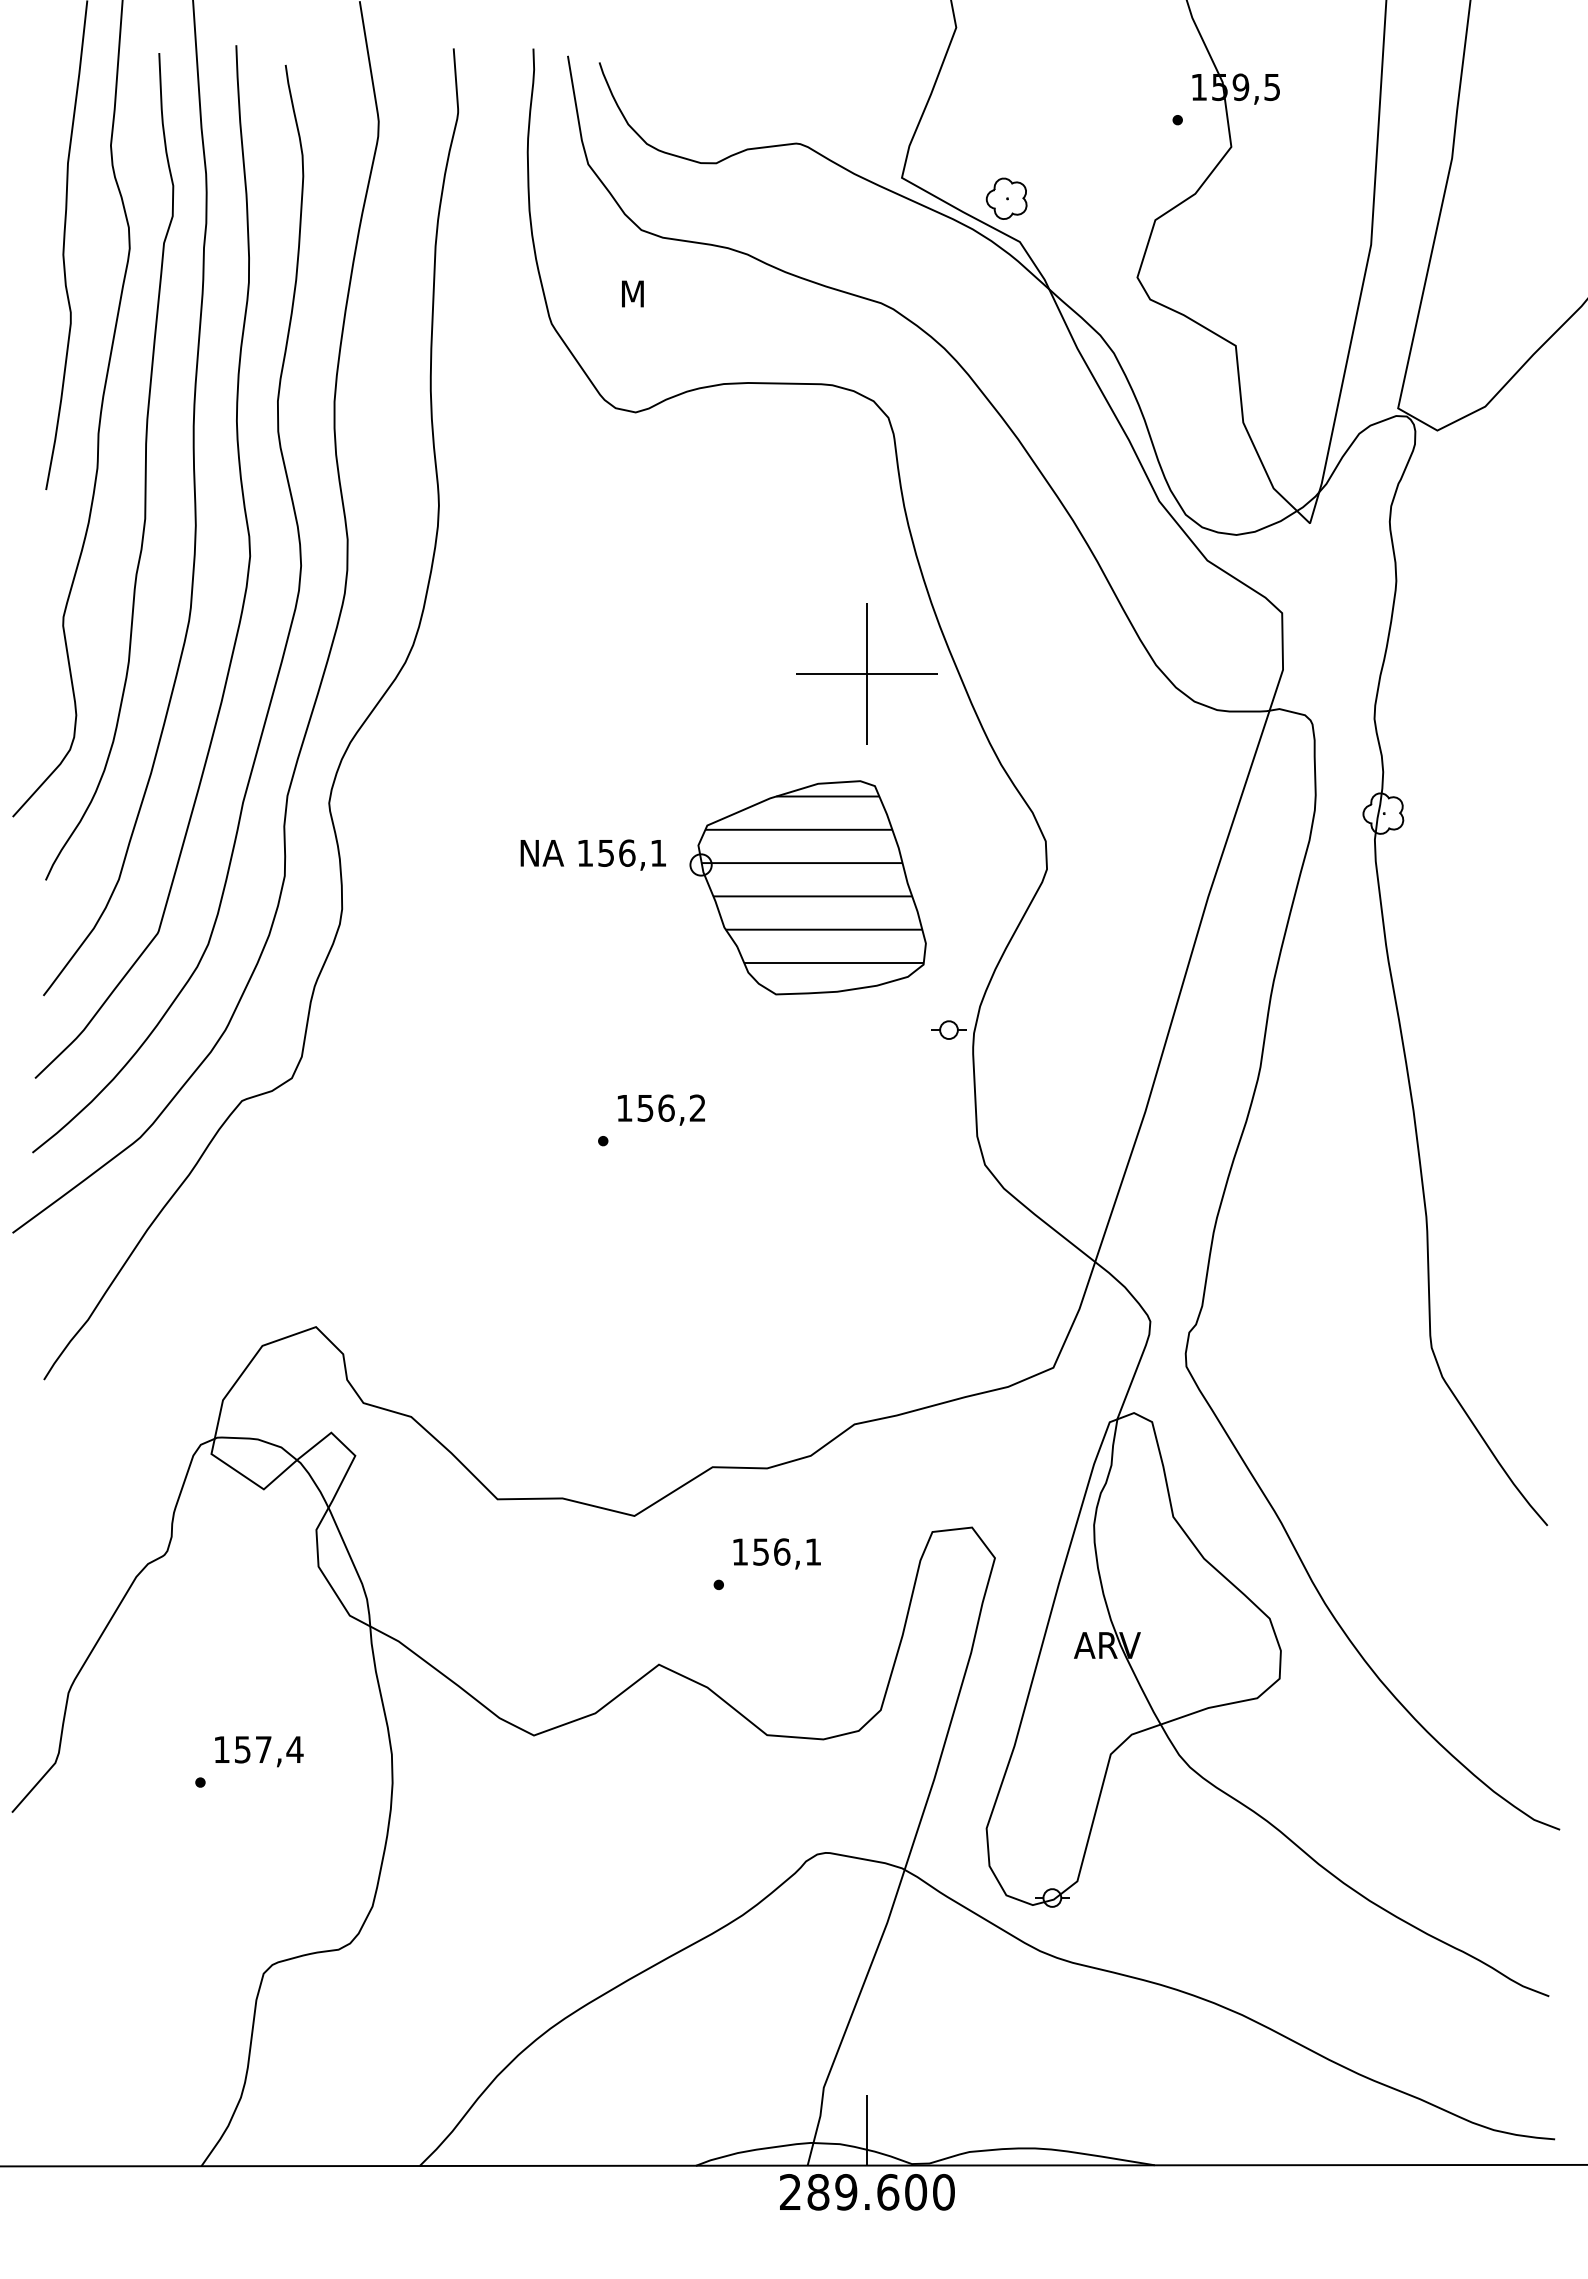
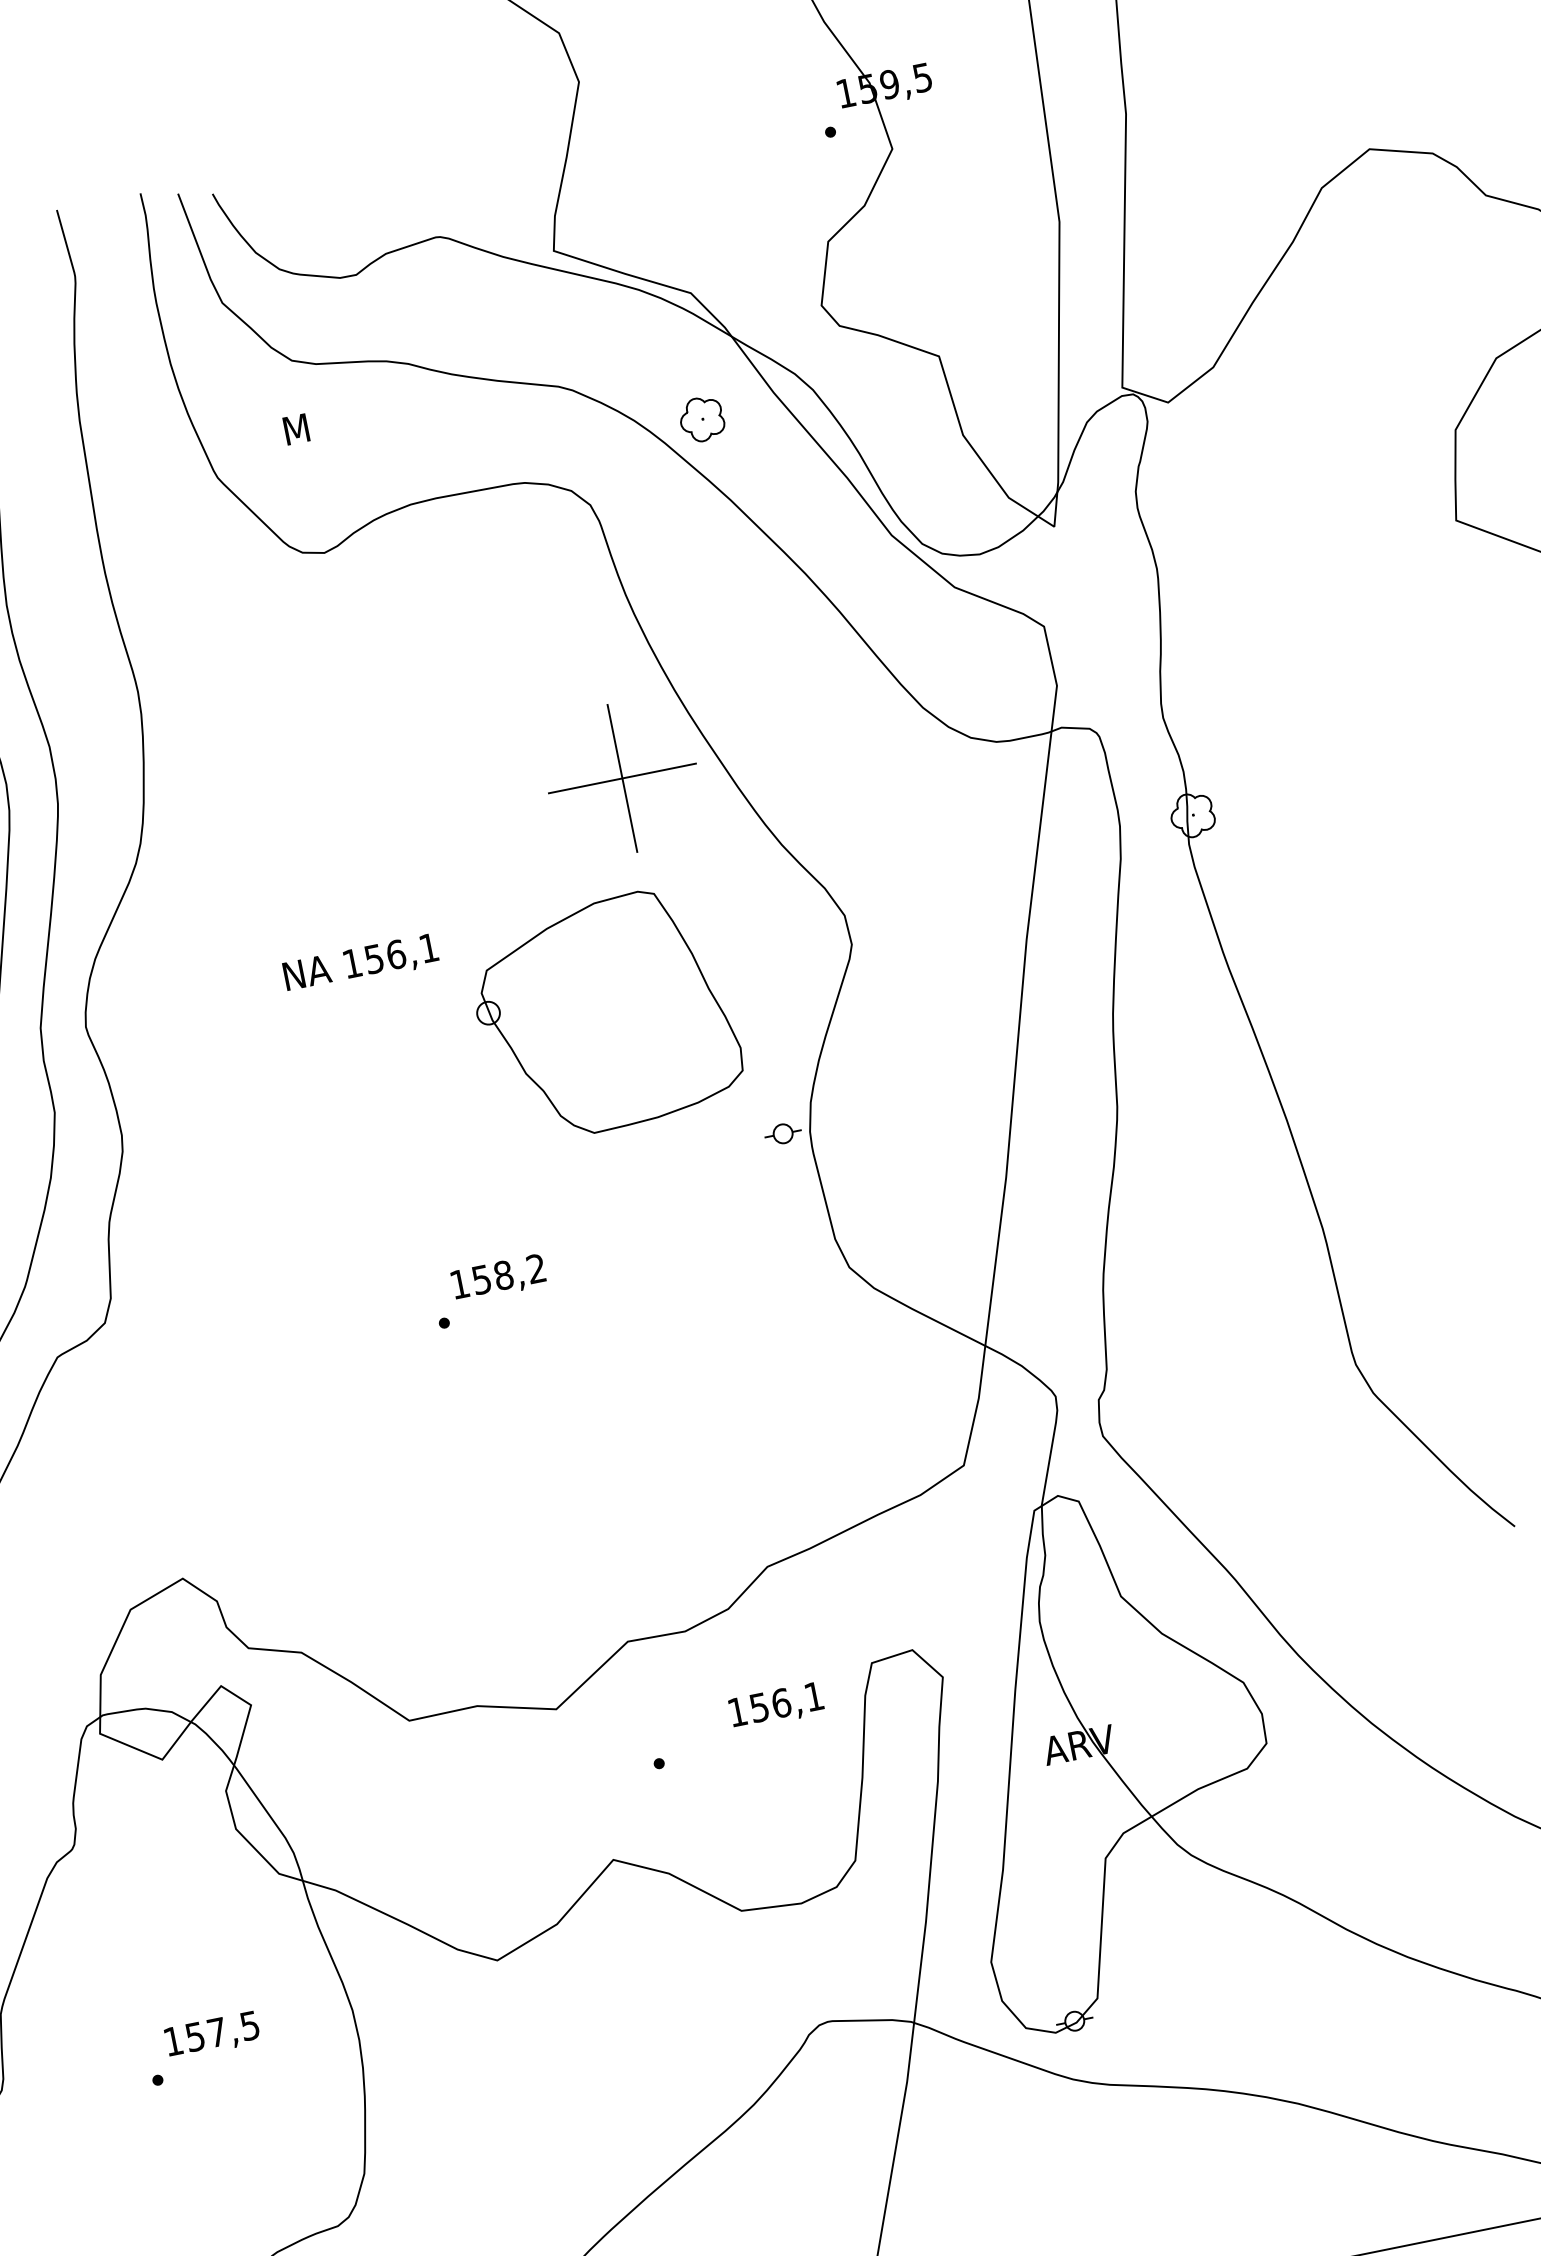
part: (1006, 198) -> (701, 419), moved
text: (592, 854) -> (360, 963), moved
hatch: (812, 879) -> (608, 1004), removed
text: (666, 1107) -> (503, 1274), 156,2 -> 158,2
text: (776, 1553) -> (775, 1705), moved
text: (294, 1749) -> (249, 2025), 157,4 -> 157,5

